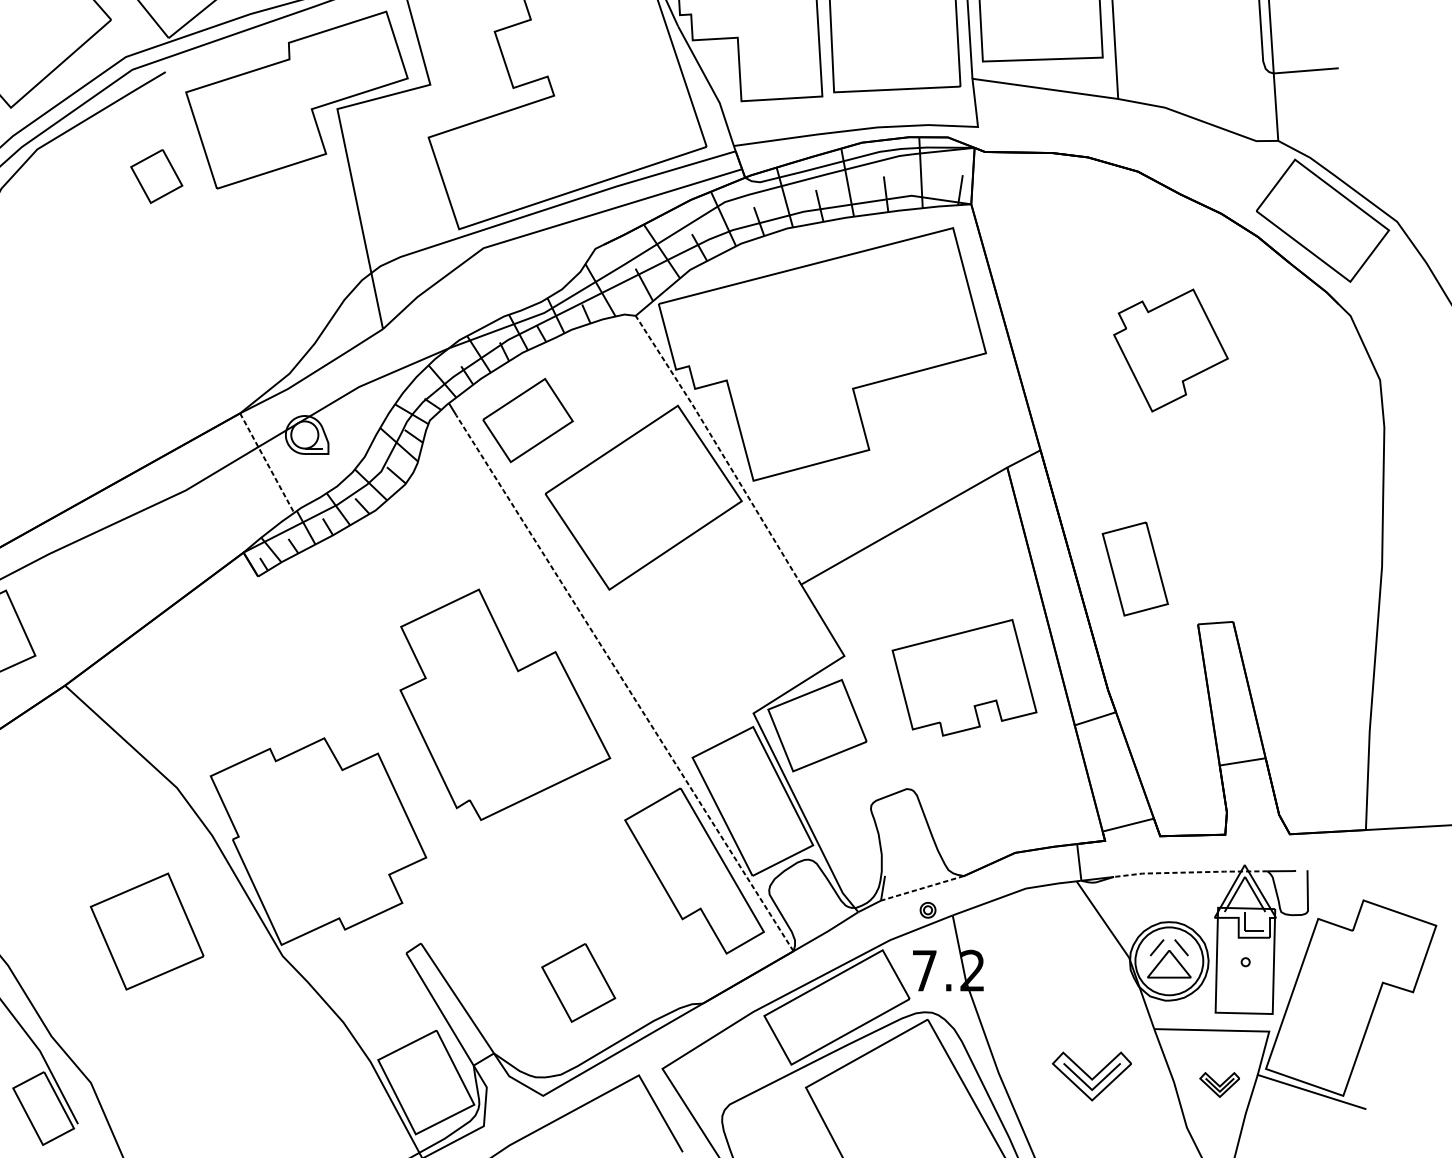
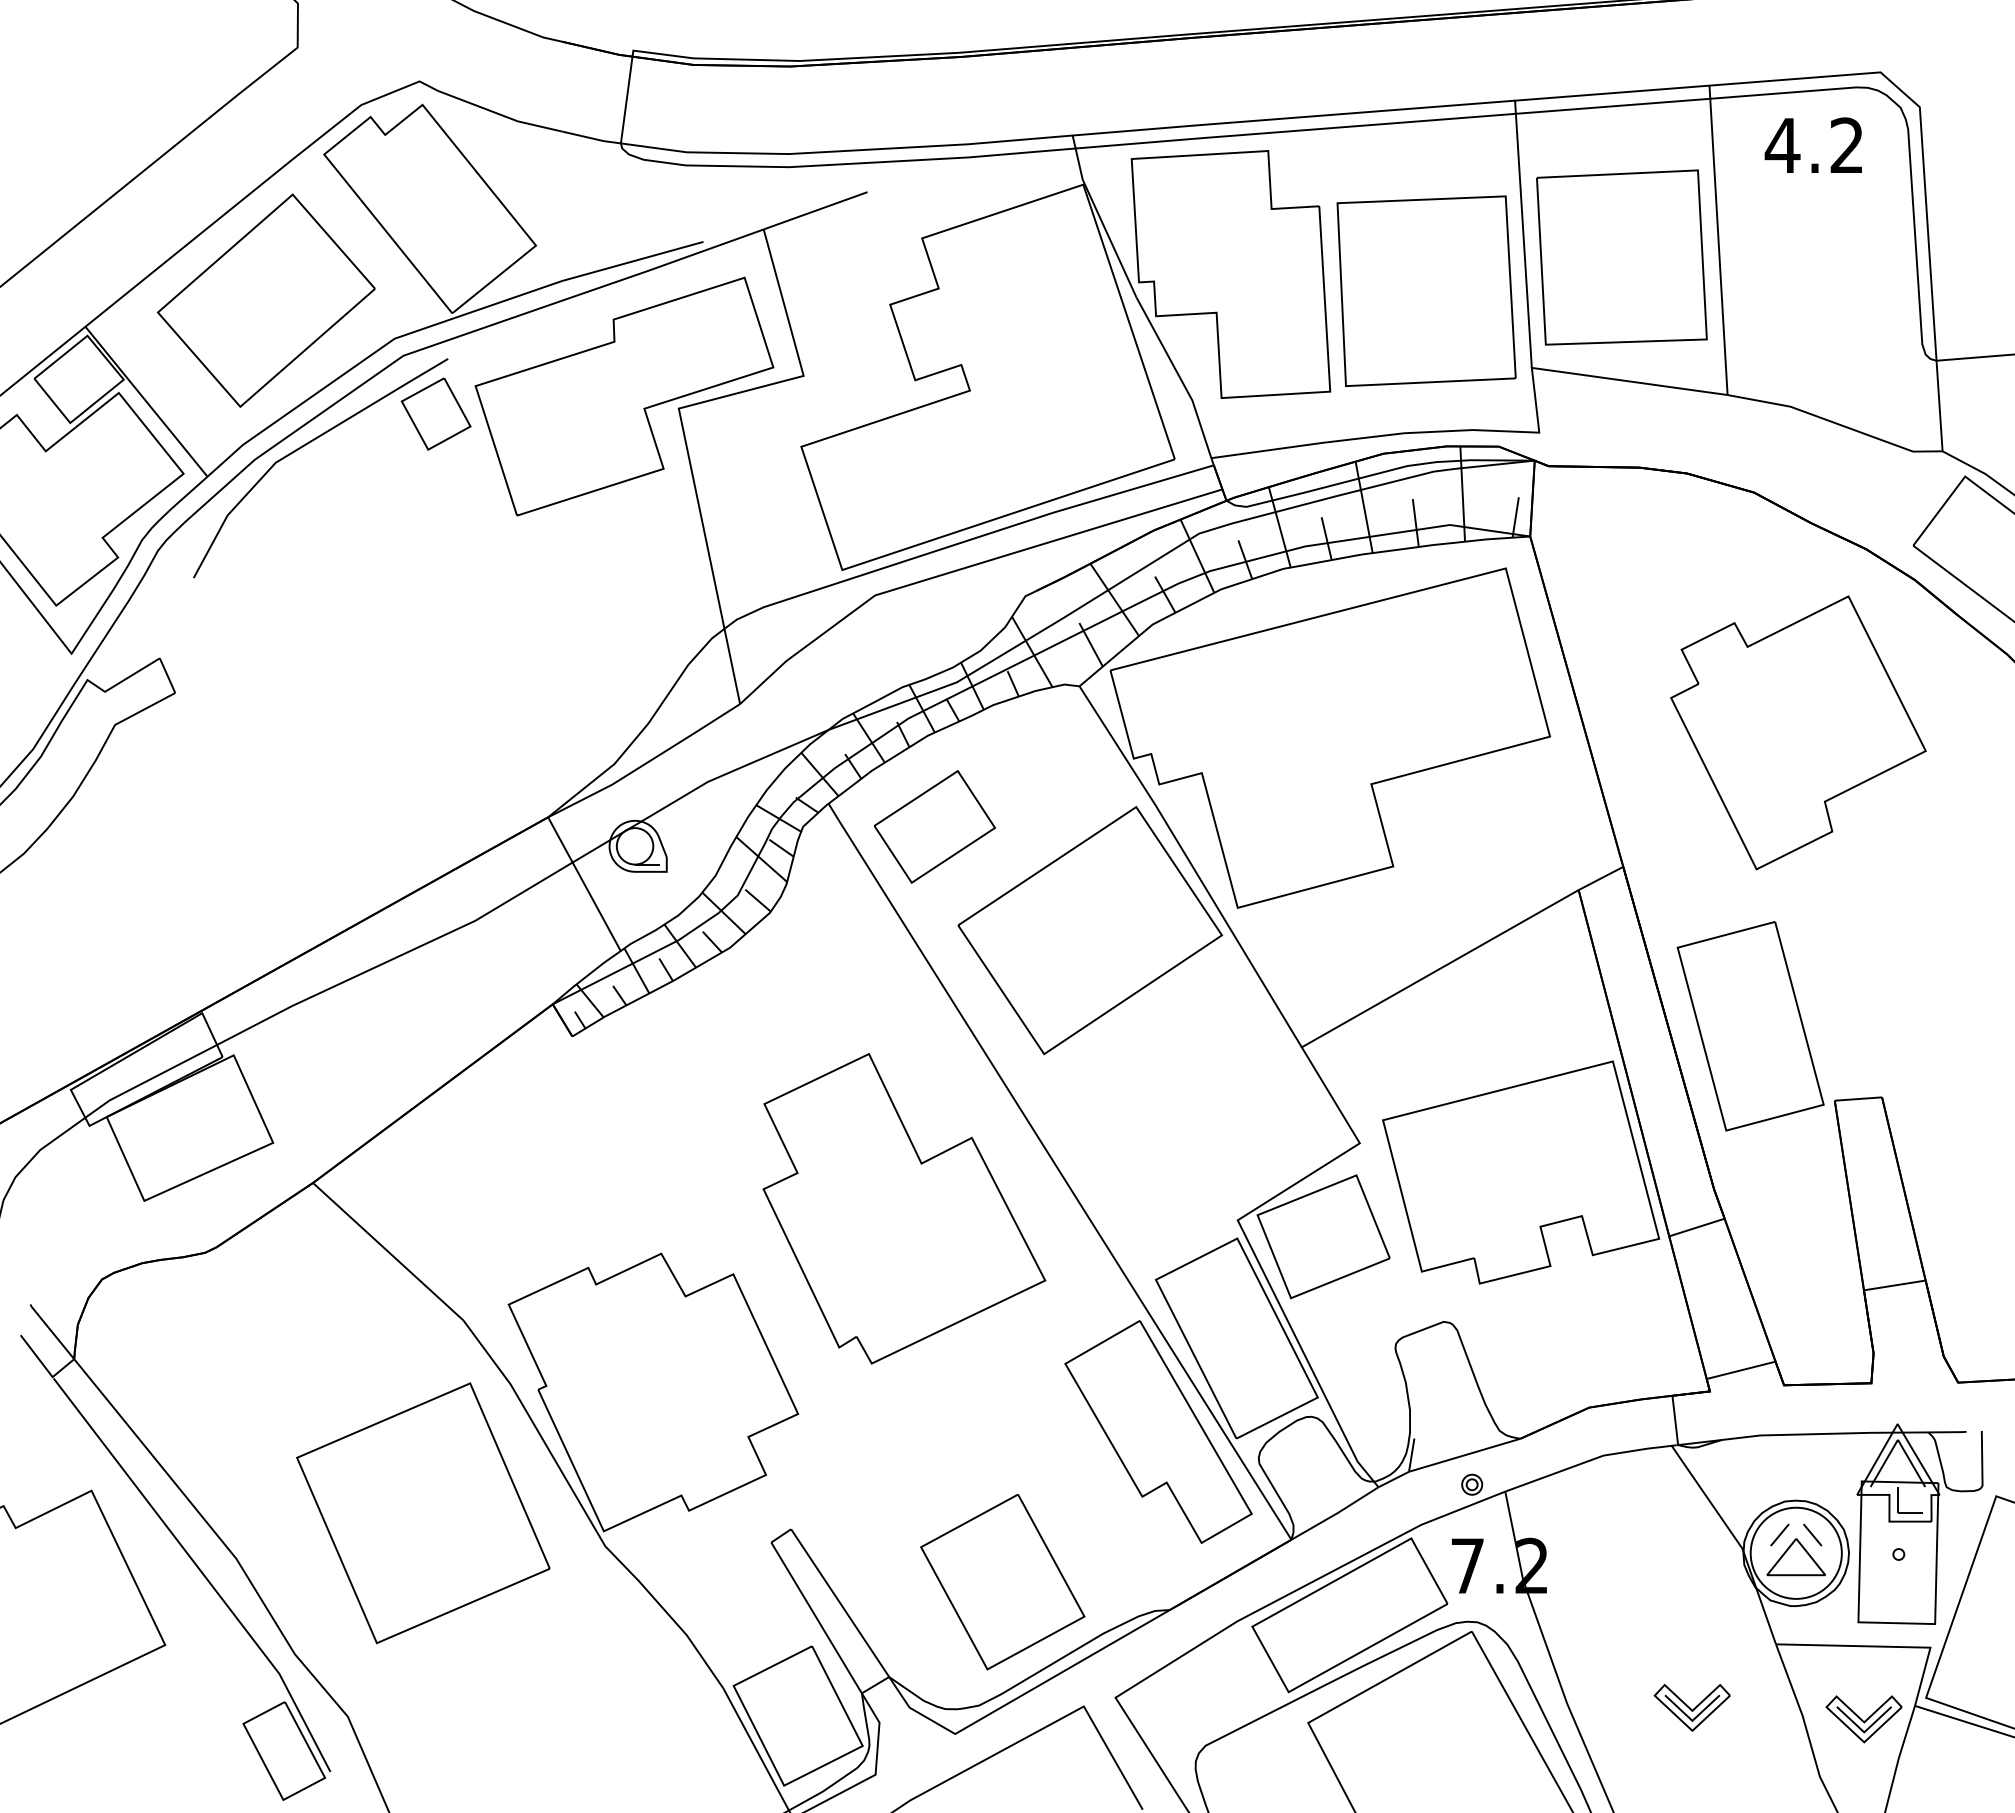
part: (156, 176) -> (435, 413), moved
part: (1171, 350) -> (1798, 732), size x1.67
line: (719, 449) -> (1191, 865), dashed -> solid
line: (267, 462) -> (584, 883), dashed -> solid
part: (1135, 569) -> (1750, 1026), size x1.67
part: (964, 677) -> (1521, 1172), size x1.43
line: (624, 683) -> (1064, 1179), dashed -> solid
line: (1190, 872) -> (1824, 1433), dashed -> solid
line: (922, 888) -> (1464, 1455), dashed -> solid
part: (147, 931) -> (423, 1513), size x1.67
part: (578, 983) -> (1002, 1582), size x1.67
part: (1091, 1076) -> (1691, 1707), size x0.71
part: (1219, 1085) -> (1863, 1719), size x1.43

